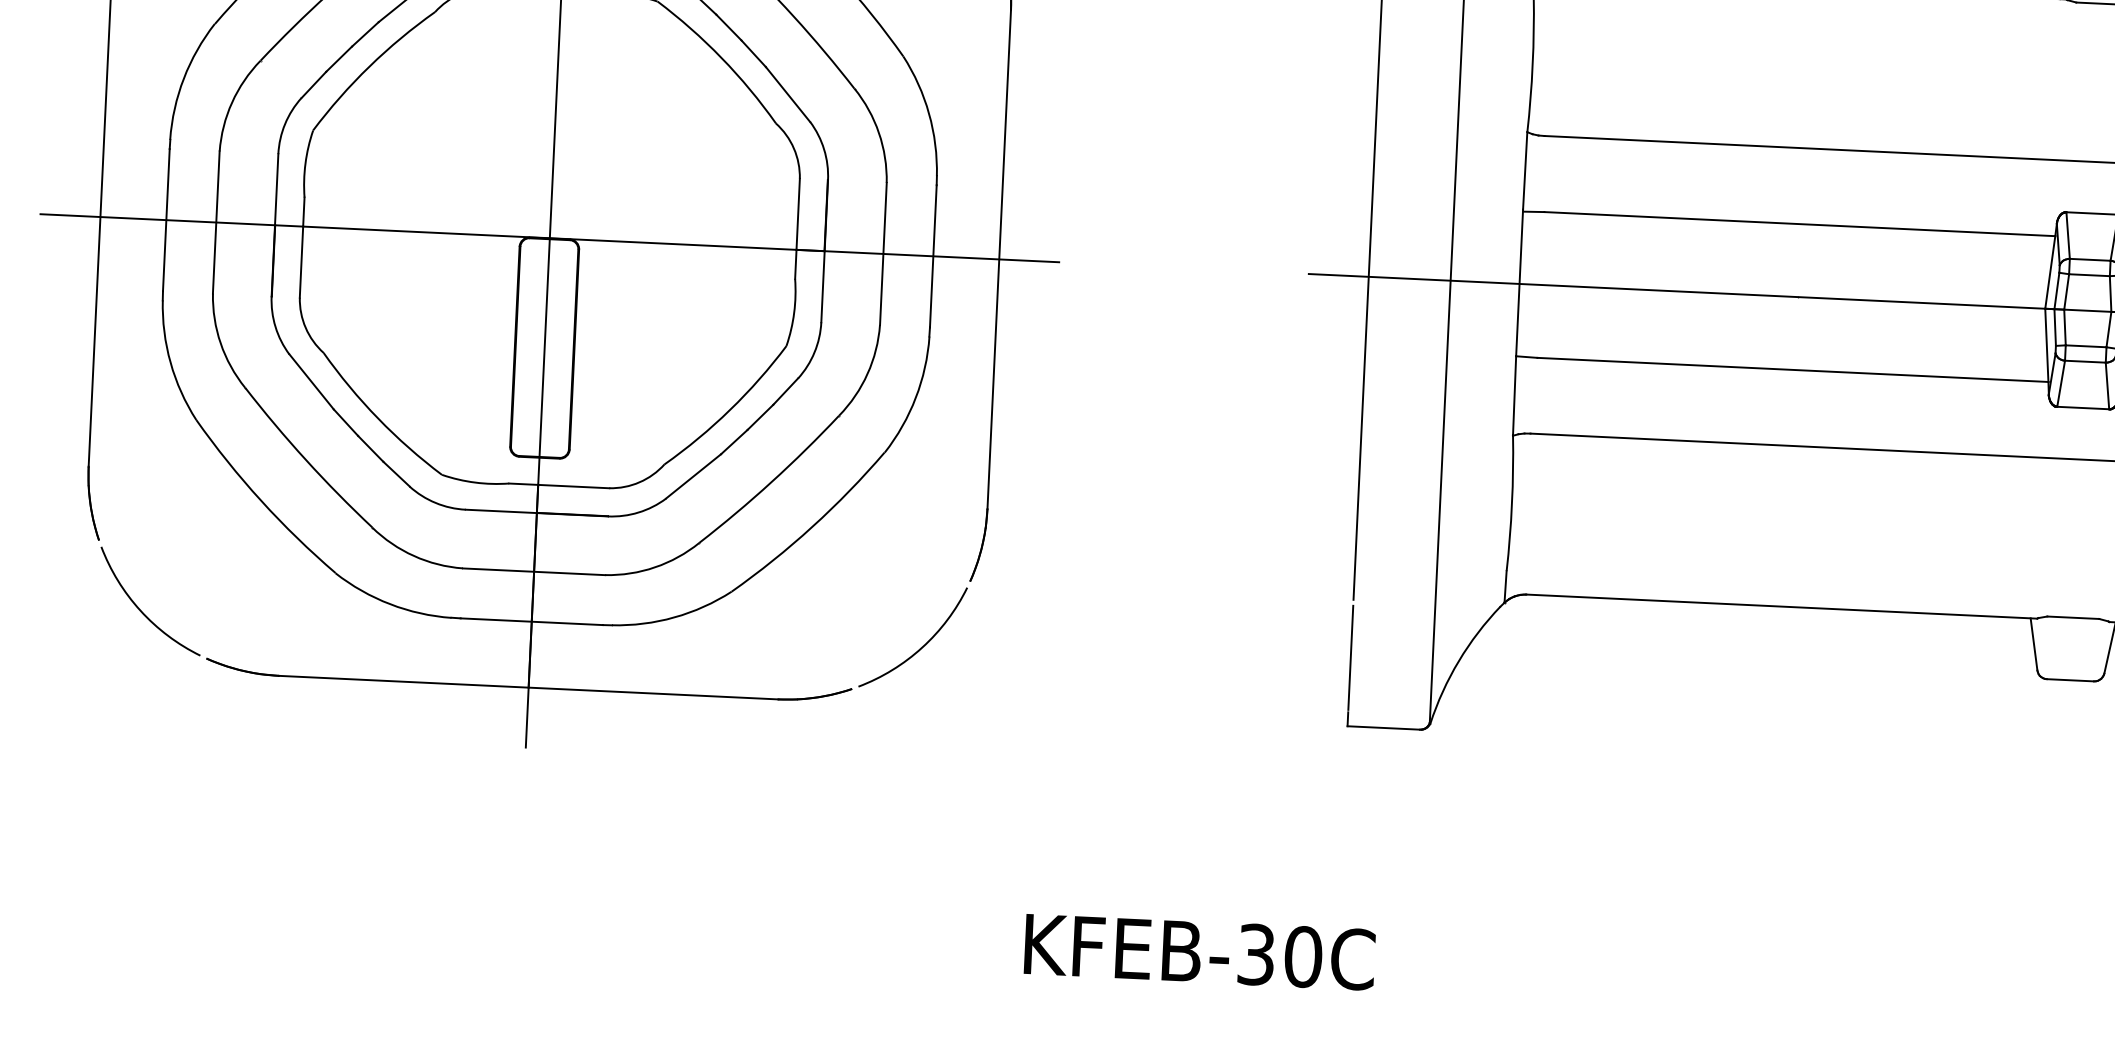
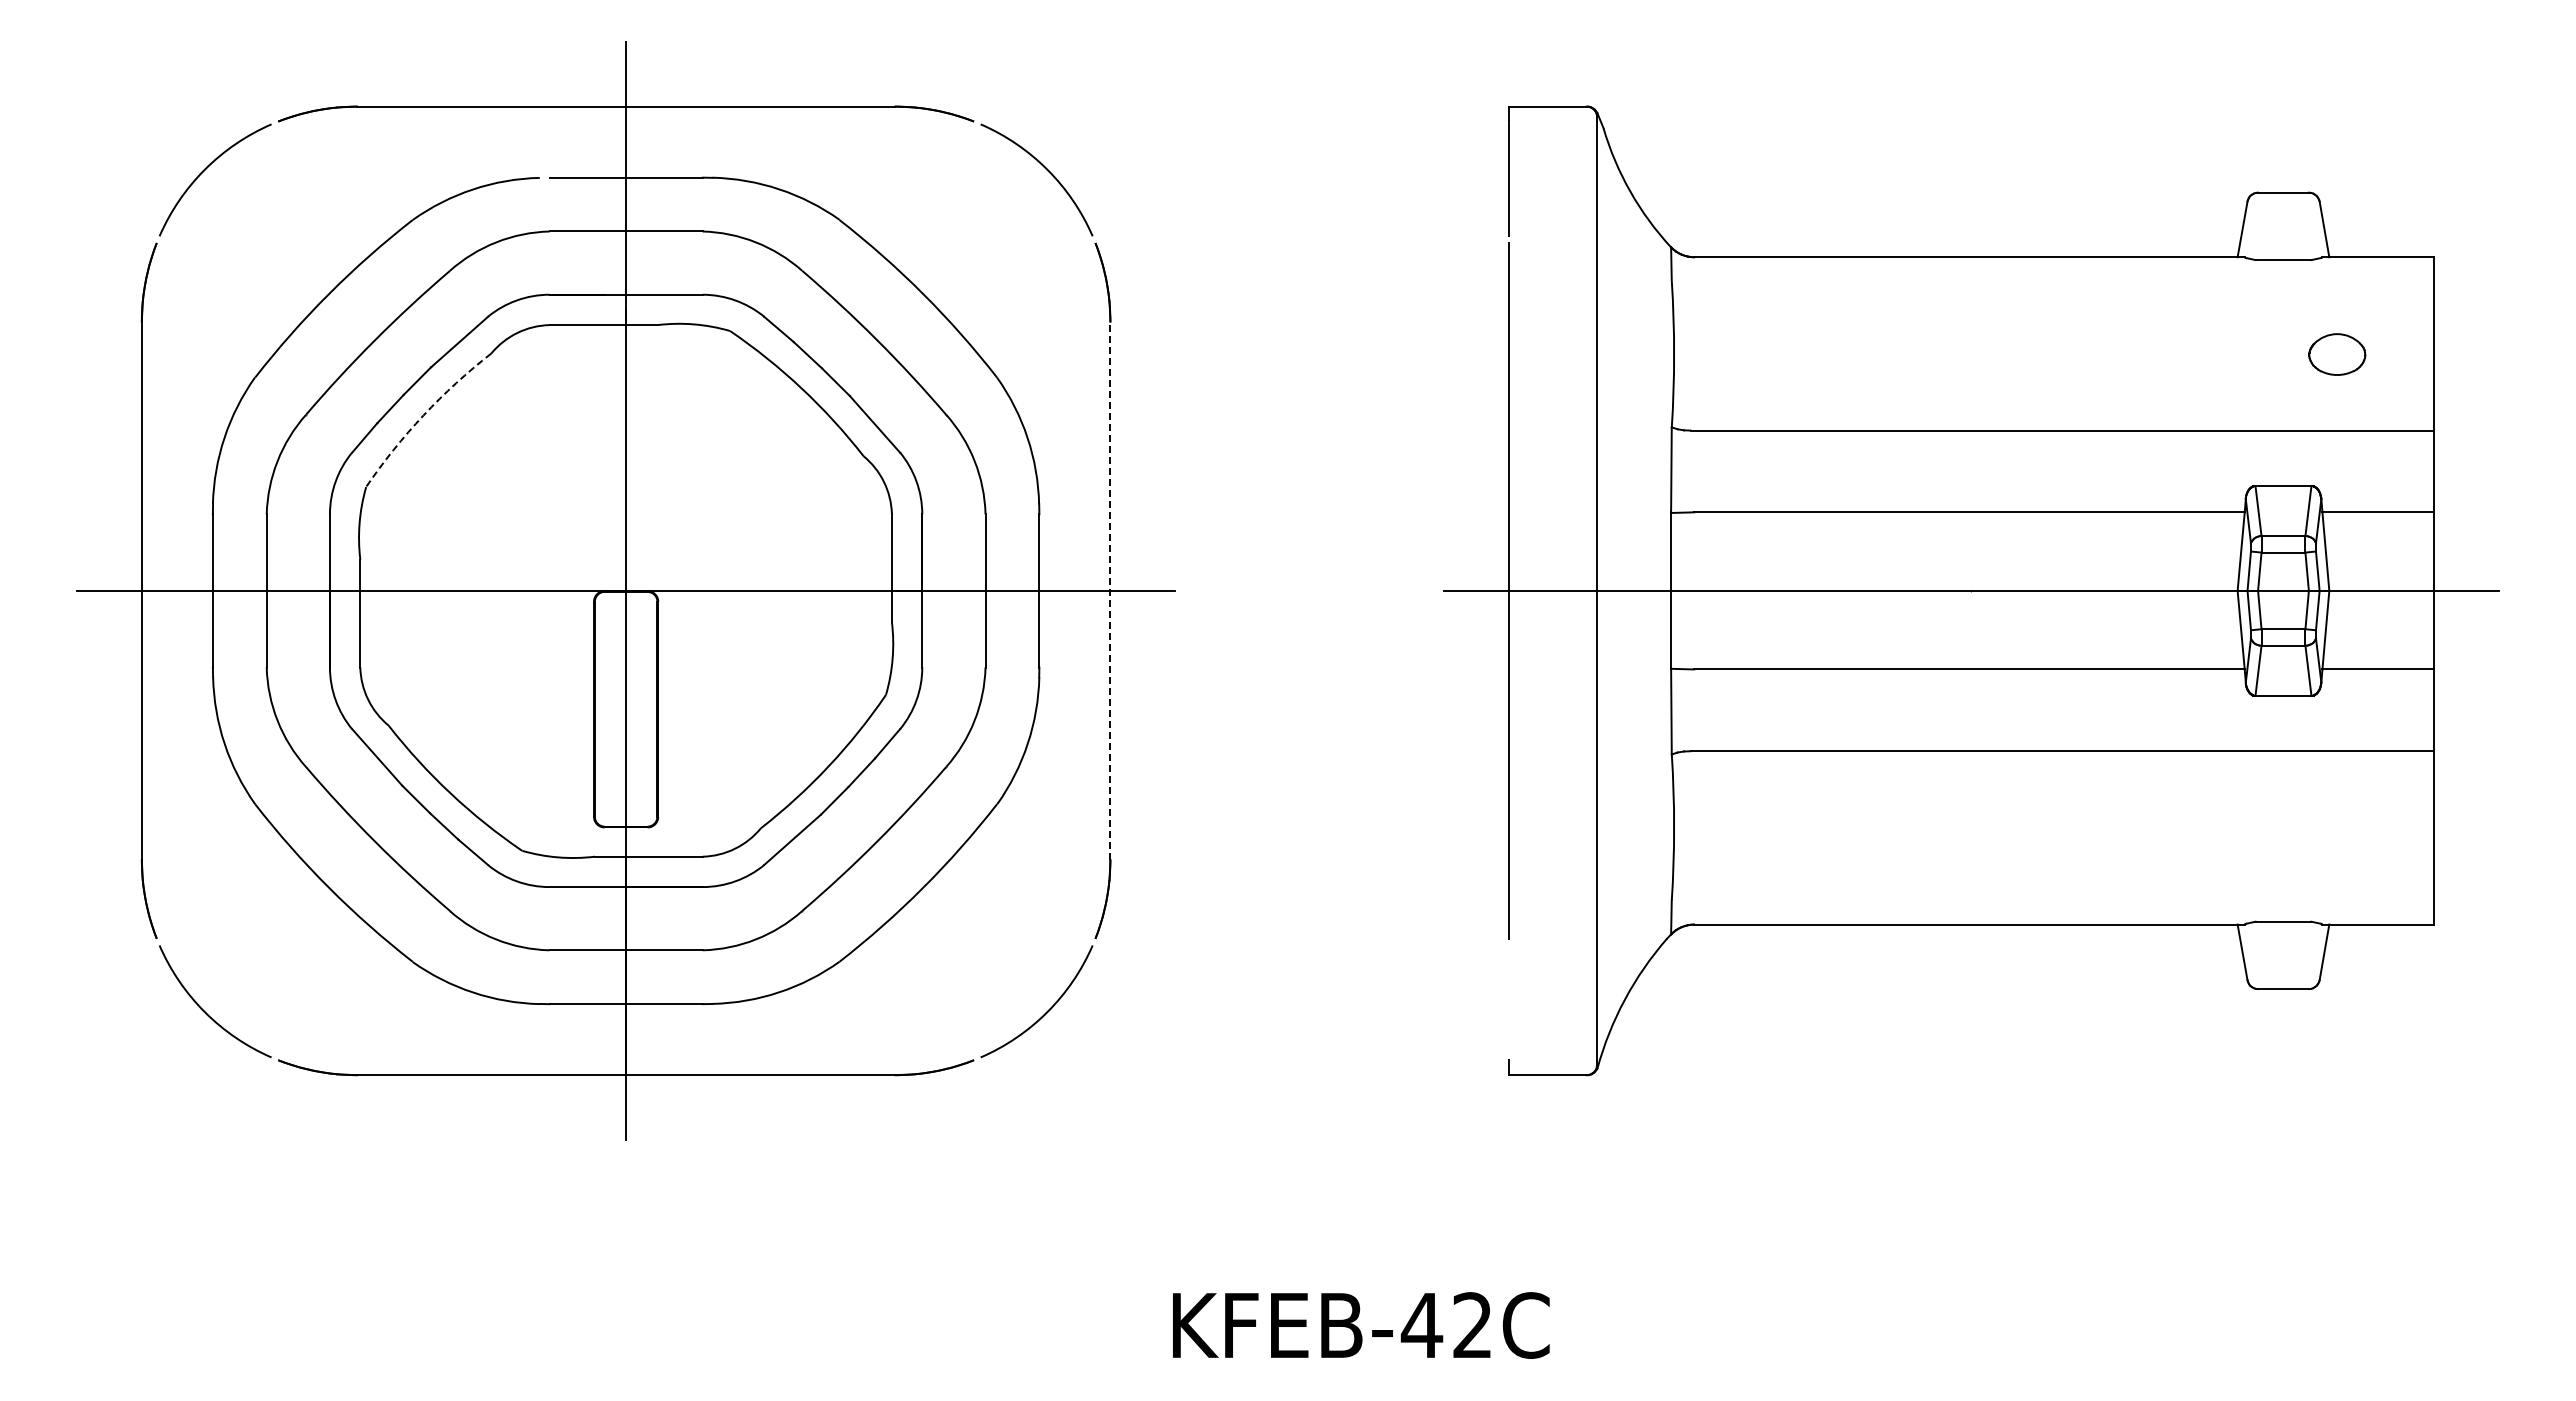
arc: (369, 66) -> (423, 415), solid -> dashed
line: (999, 259) -> (1110, 590), solid -> dashed
line: (1350, 657) -> (1508, 1001), removed
text: (1278, 955) -> (1446, 1325), KFEB-30C -> KFEB-42C

